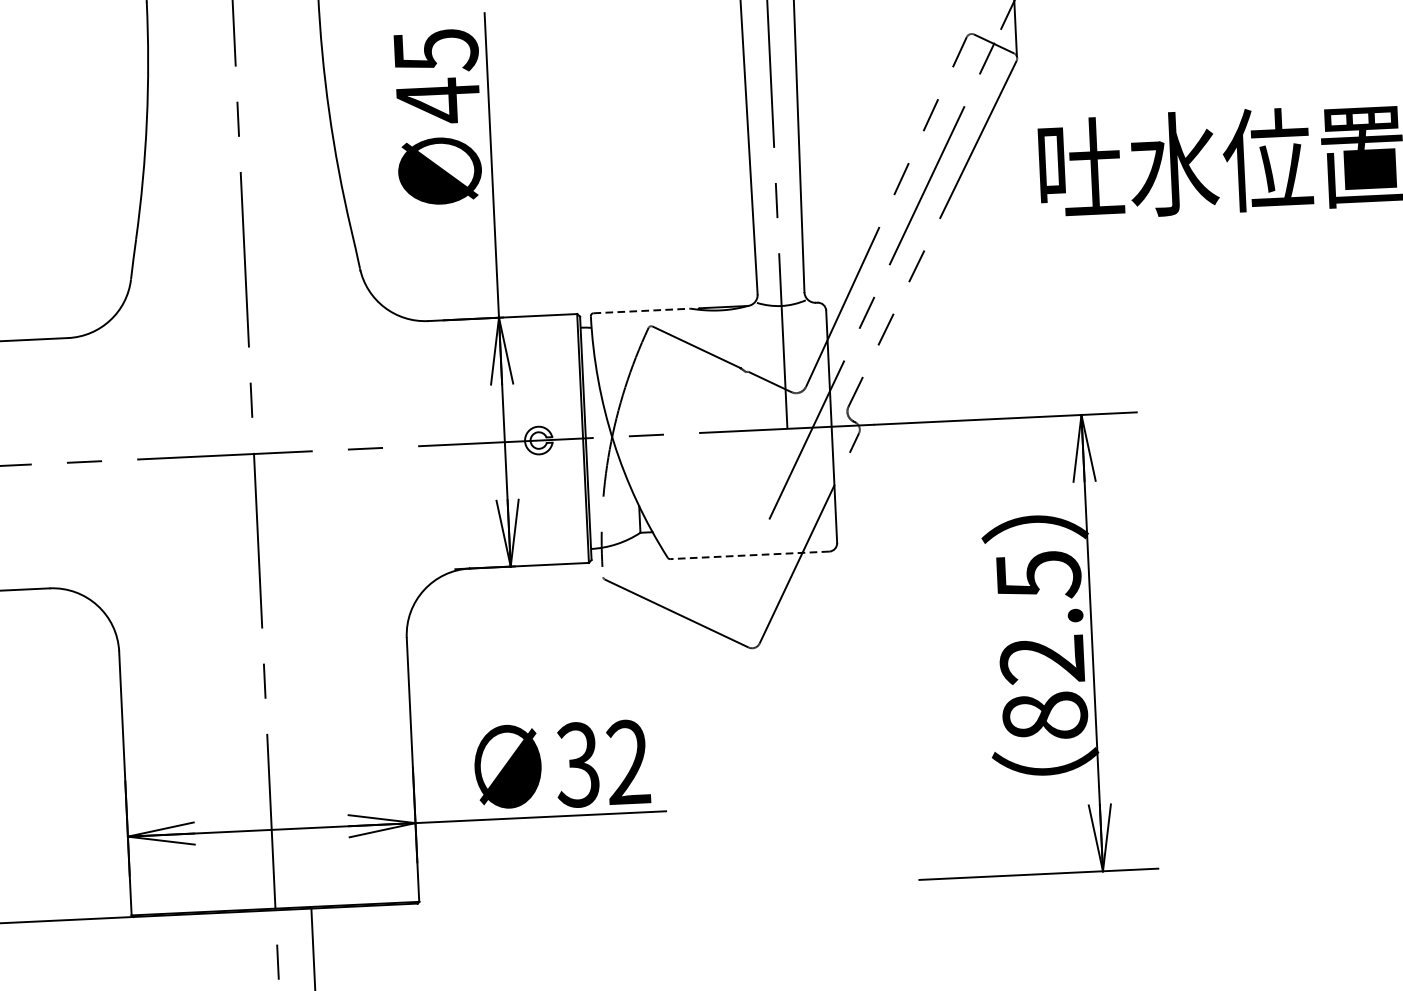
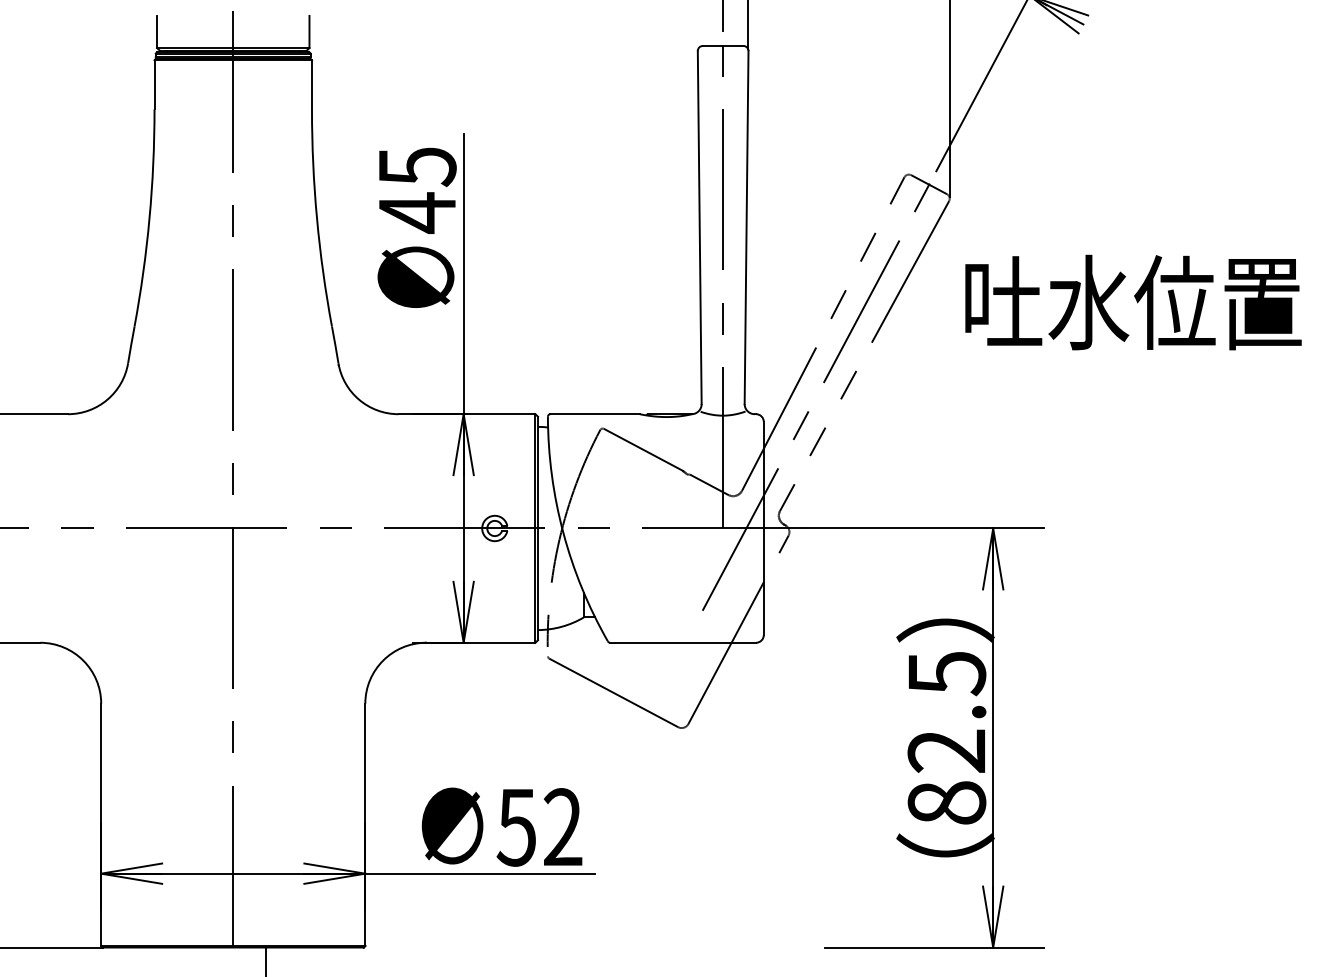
line: (642, 311) -> (595, 414), dashed -> solid
line: (749, 555) -> (682, 642), dashed -> solid
text: (576, 765) -> (515, 827), 32 -> 52

